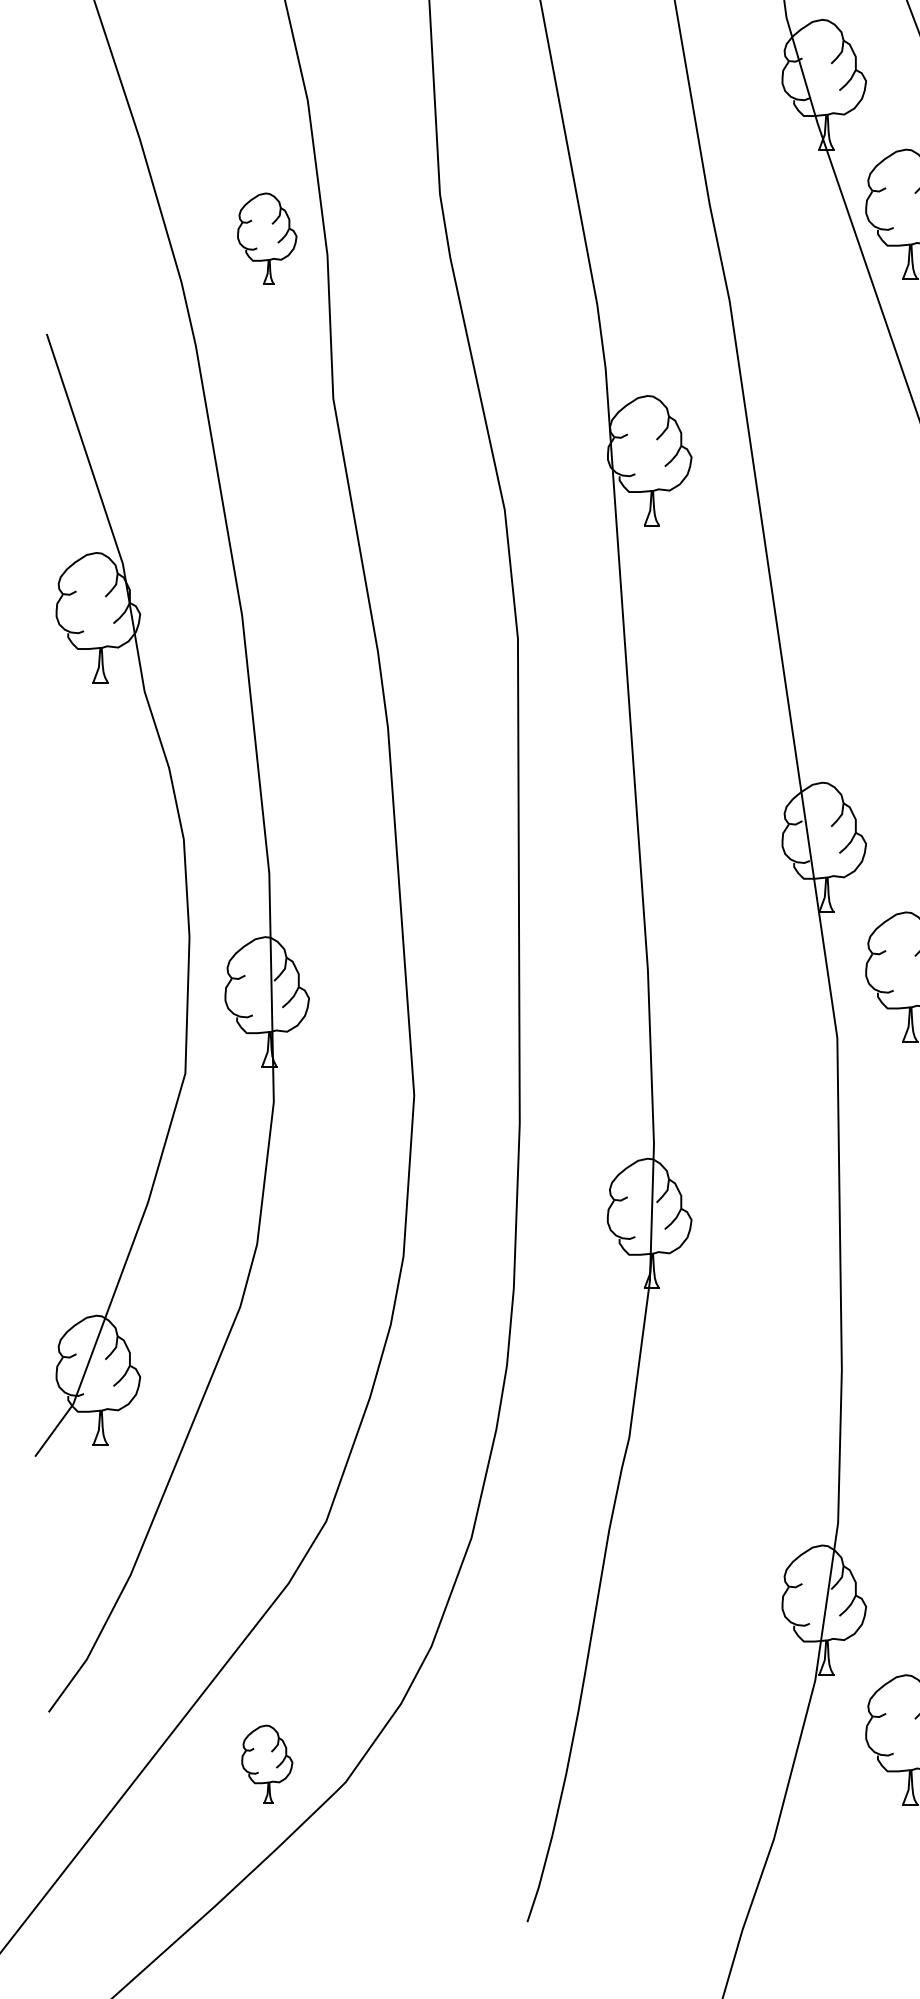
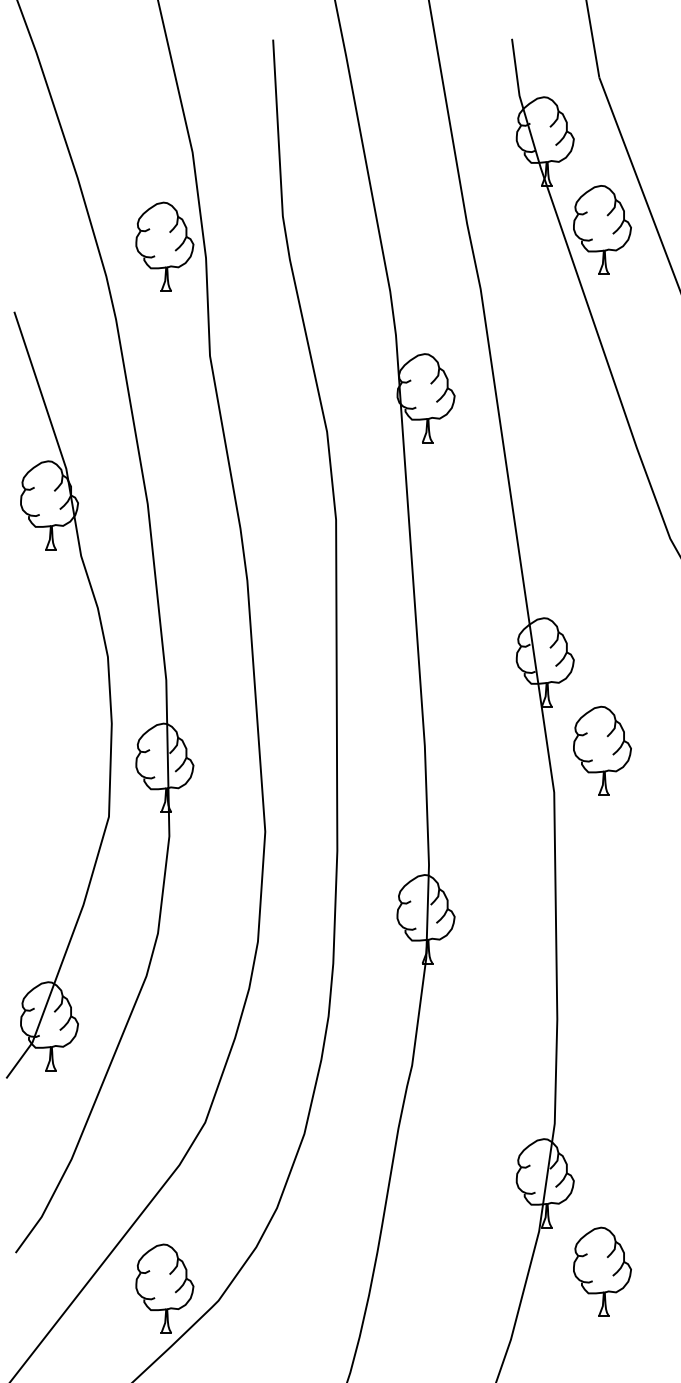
part: (266, 238) -> (164, 246), size x1.43
part: (266, 1764) -> (164, 1288), size x1.67

